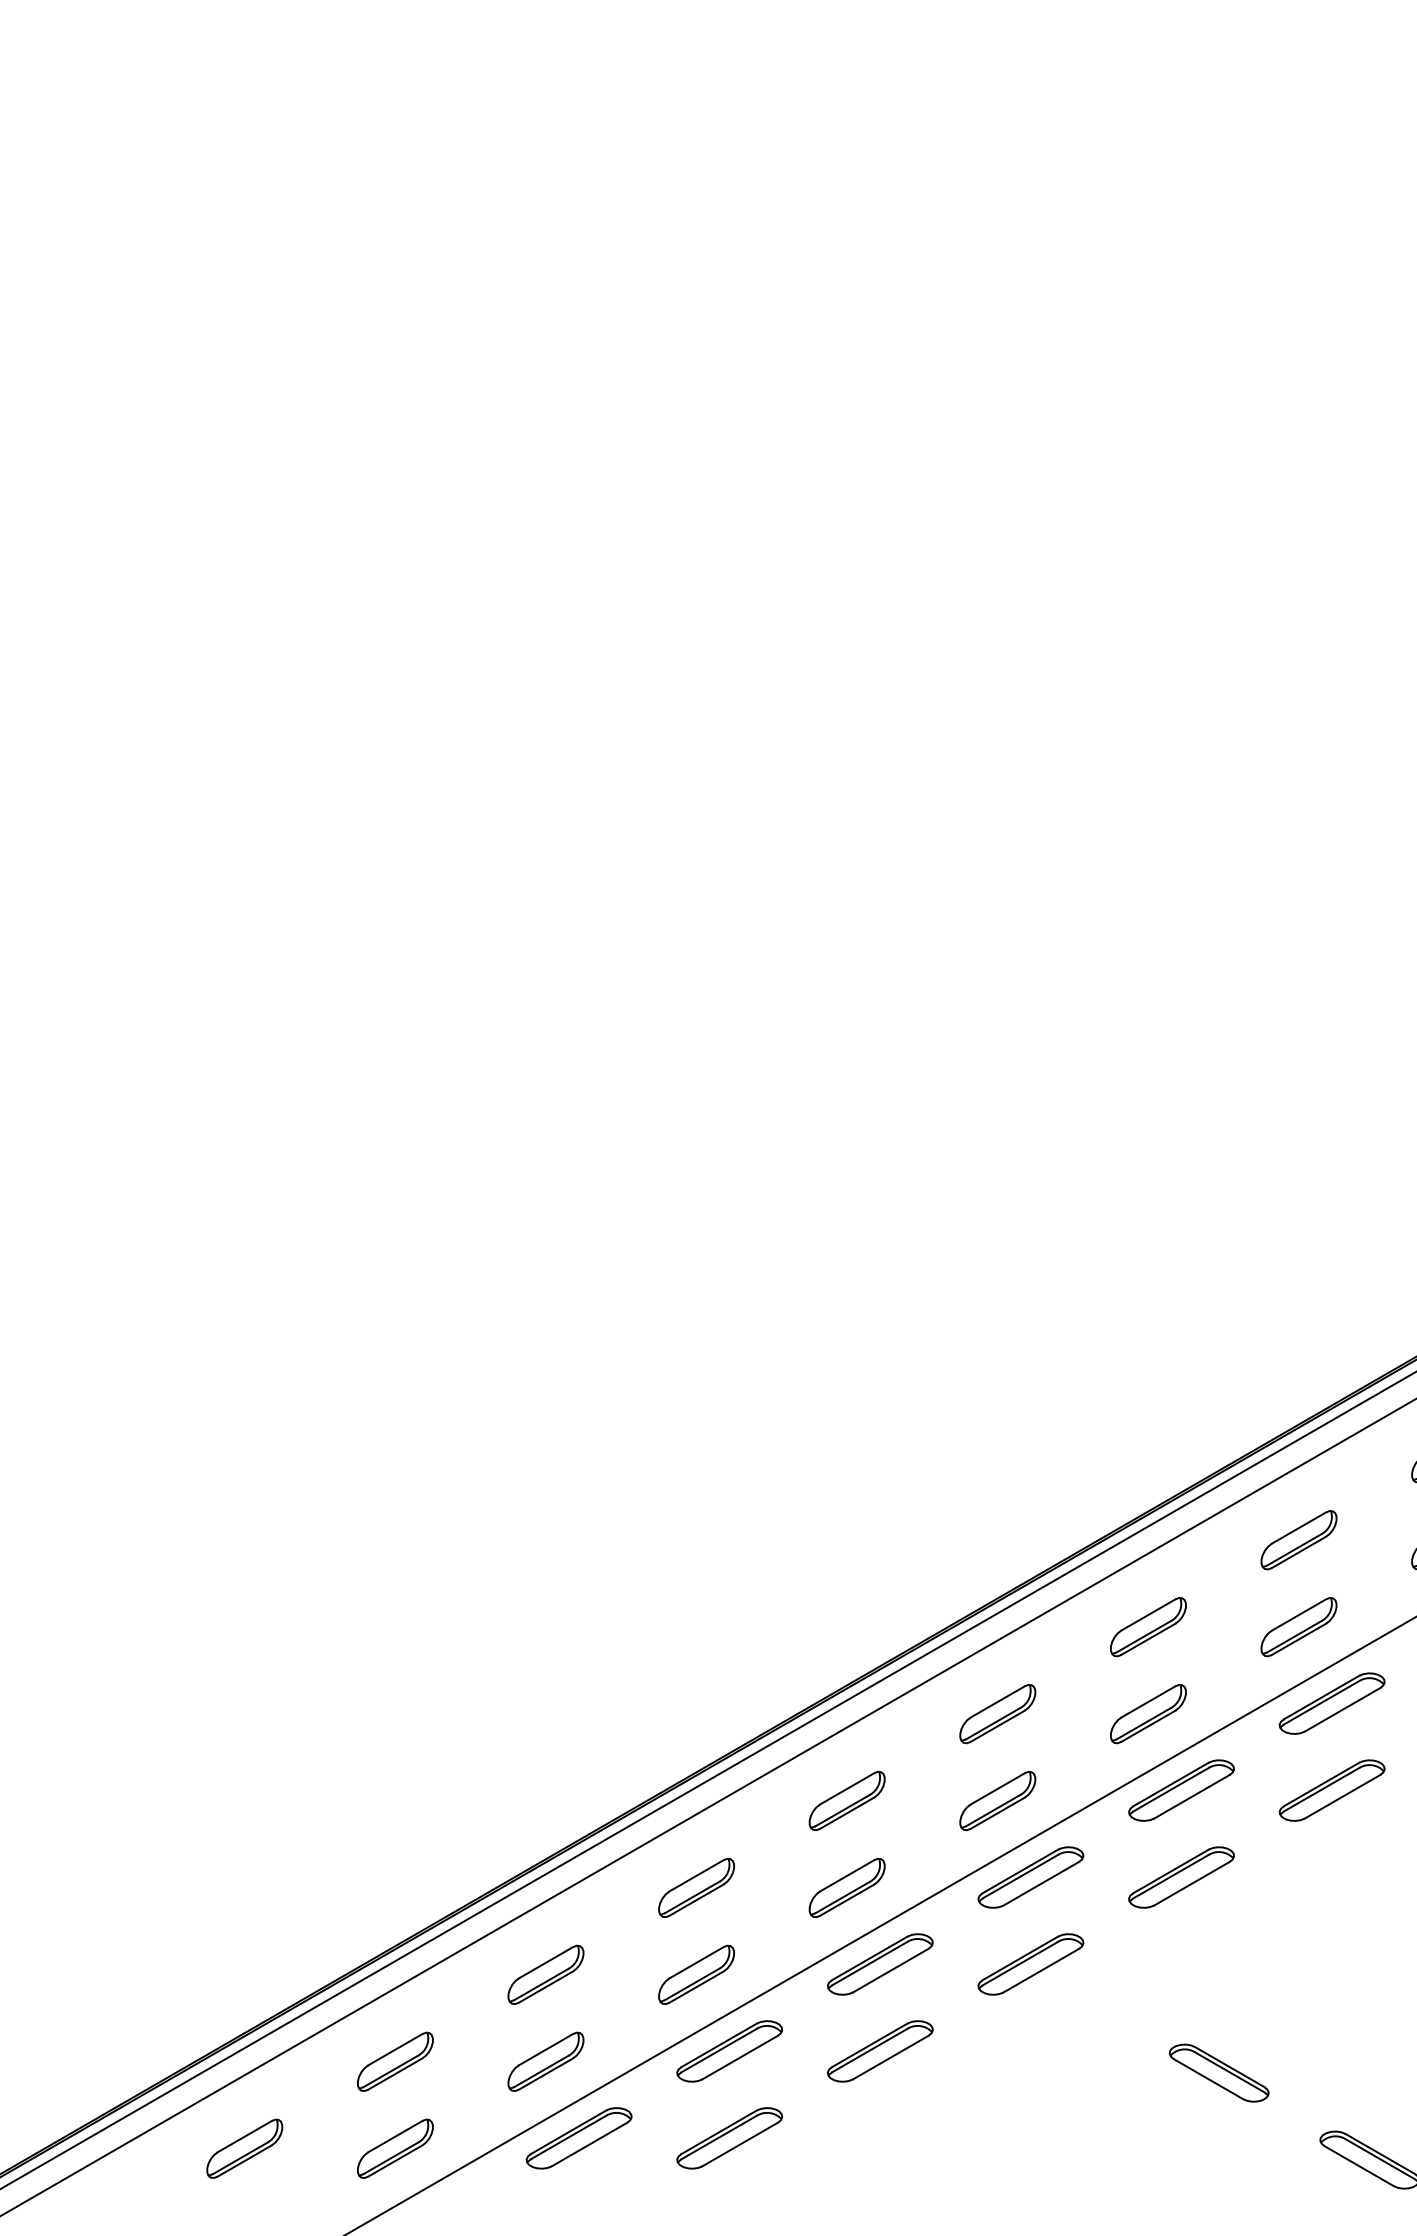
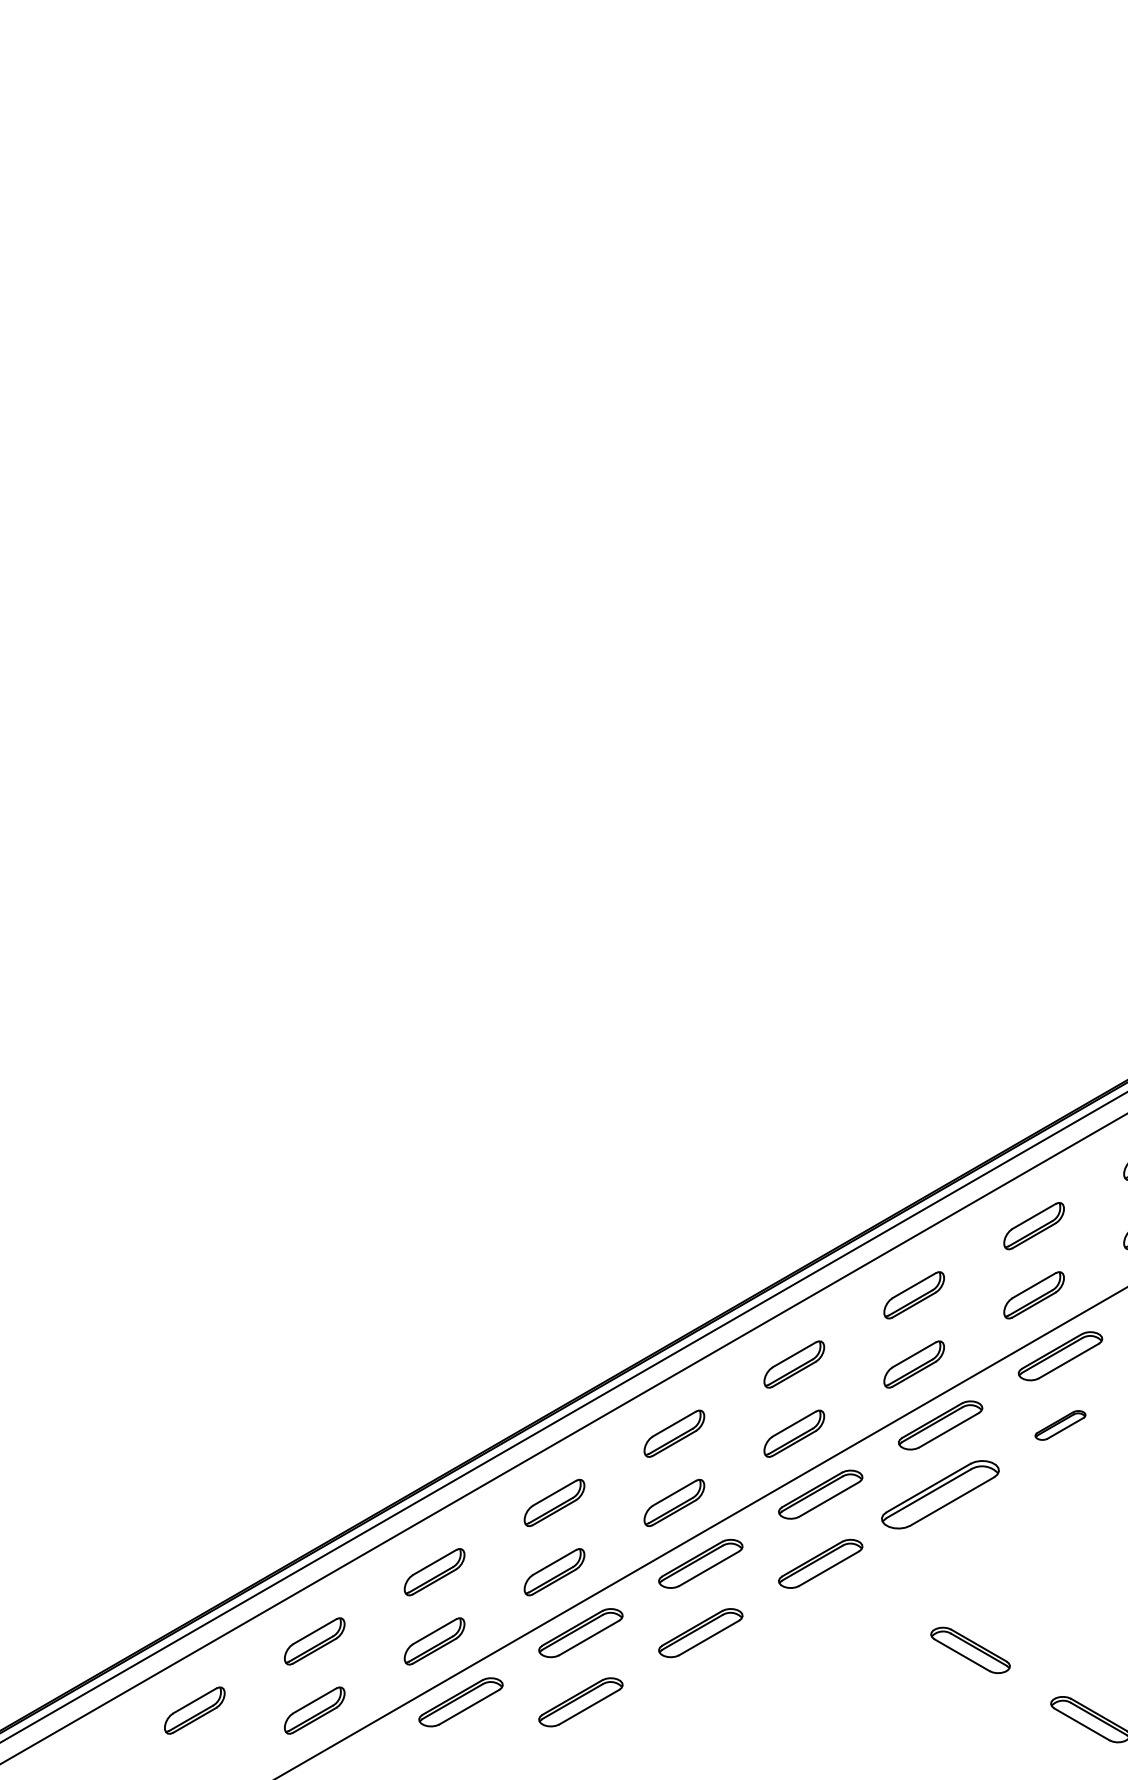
part: (1332, 1790) -> (1060, 1425), size x0.6
part: (1181, 1877) -> (940, 1494), size x1.4

